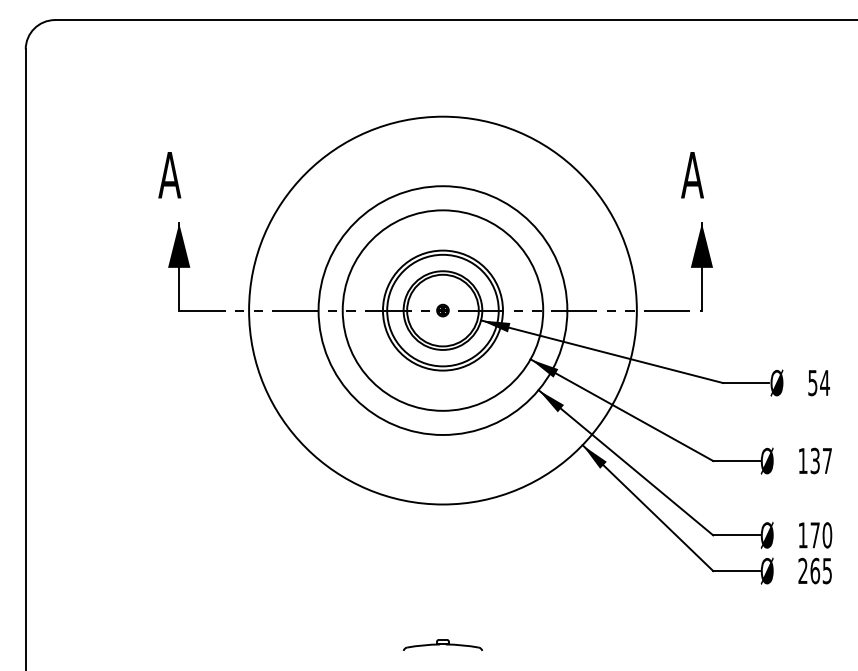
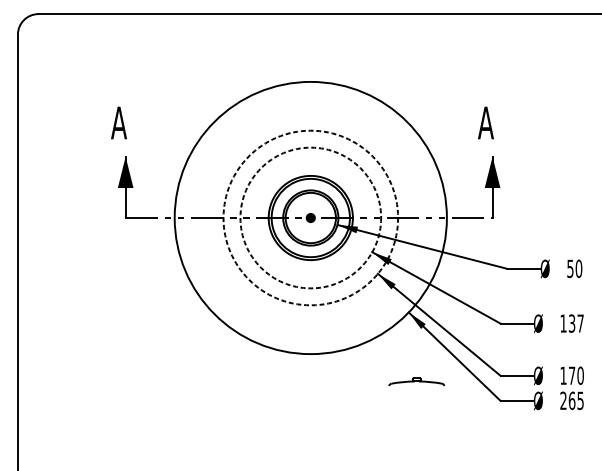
circle: (442, 310) -> (310, 217), solid -> dashed
circle: (442, 310) -> (310, 217), solid -> dashed
text: (825, 382) -> (579, 268), 54 -> 50
part: (442, 644) -> (416, 381), moved

